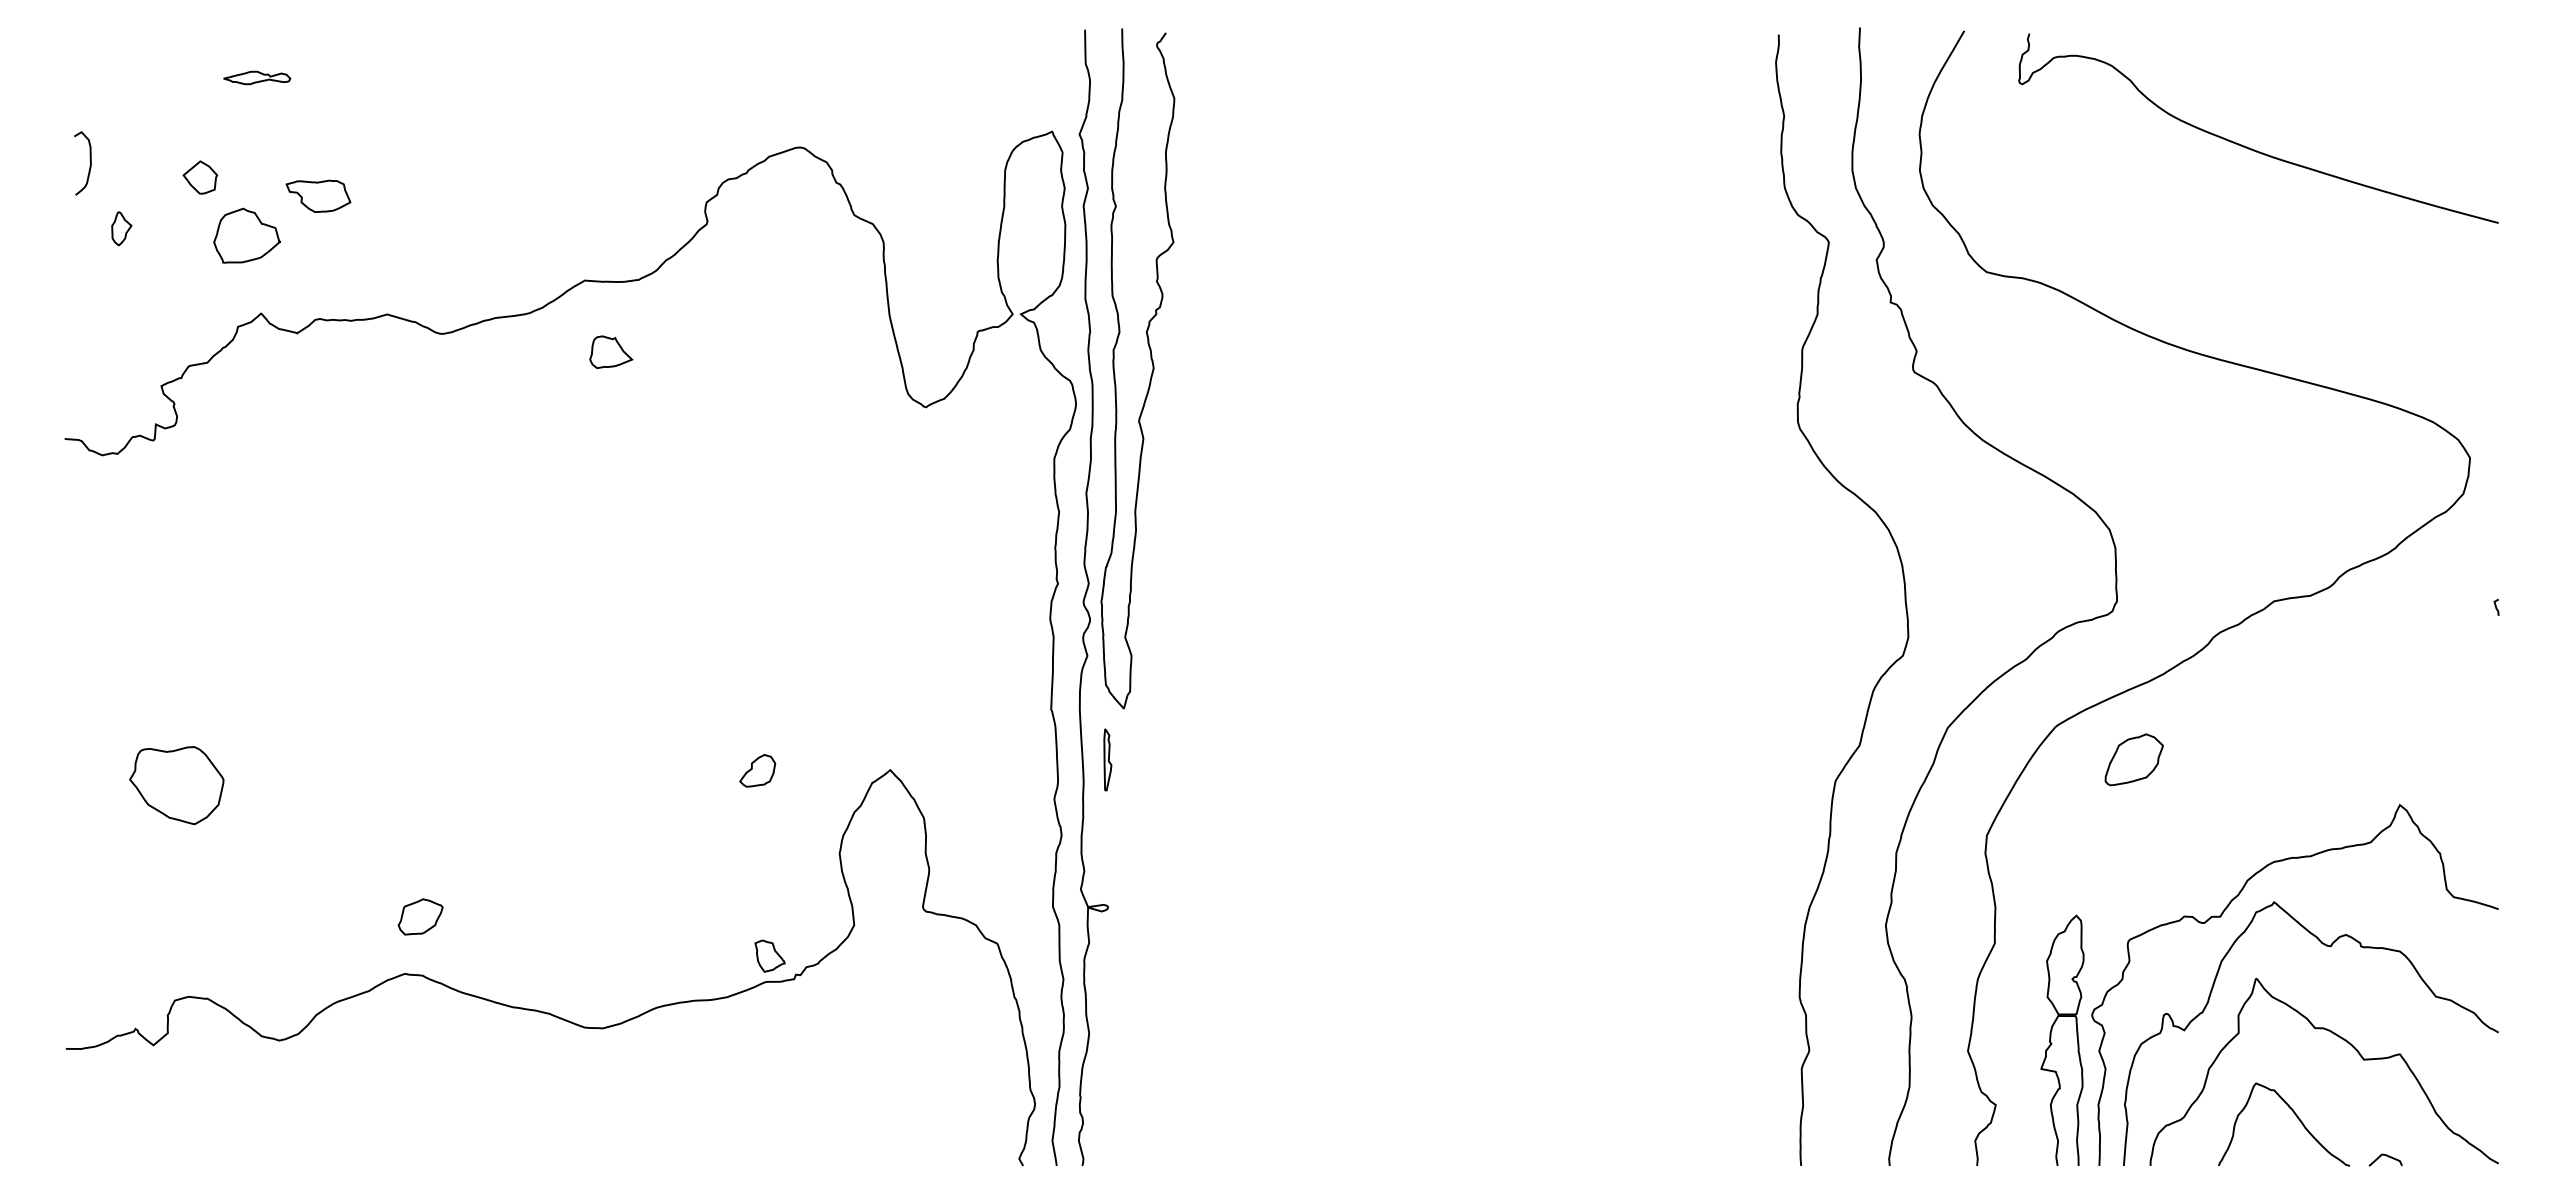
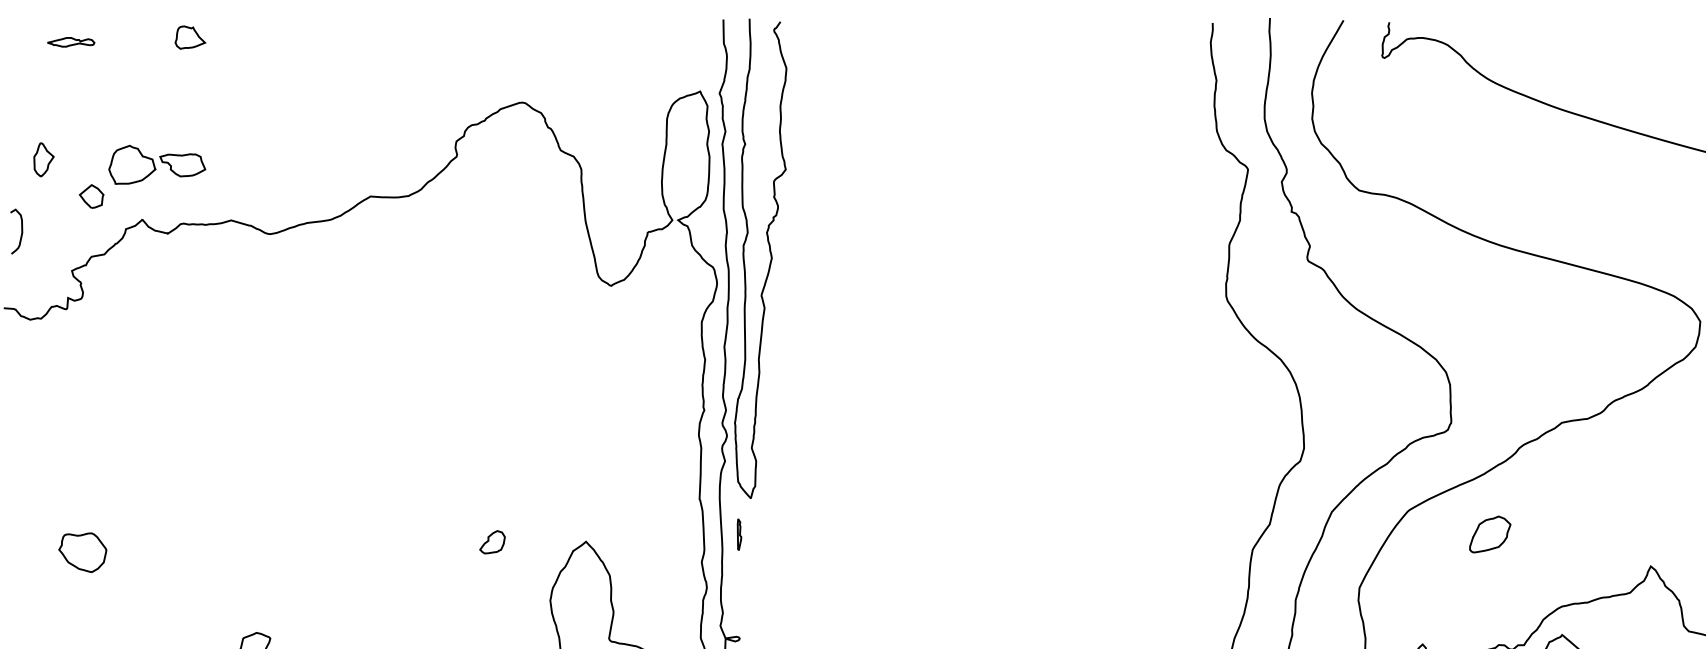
part: (257, 77) -> (71, 41), moved
curve: (89, 166) -> (21, 233), moved
part: (200, 177) -> (91, 196), moved
part: (318, 195) -> (182, 164), moved
part: (121, 228) -> (43, 159), size x1.43
part: (611, 352) -> (190, 37), moved
part: (1107, 759) -> (739, 534), size x0.71
part: (2133, 759) -> (1489, 534), moved
part: (176, 785) -> (82, 552), size x0.71

